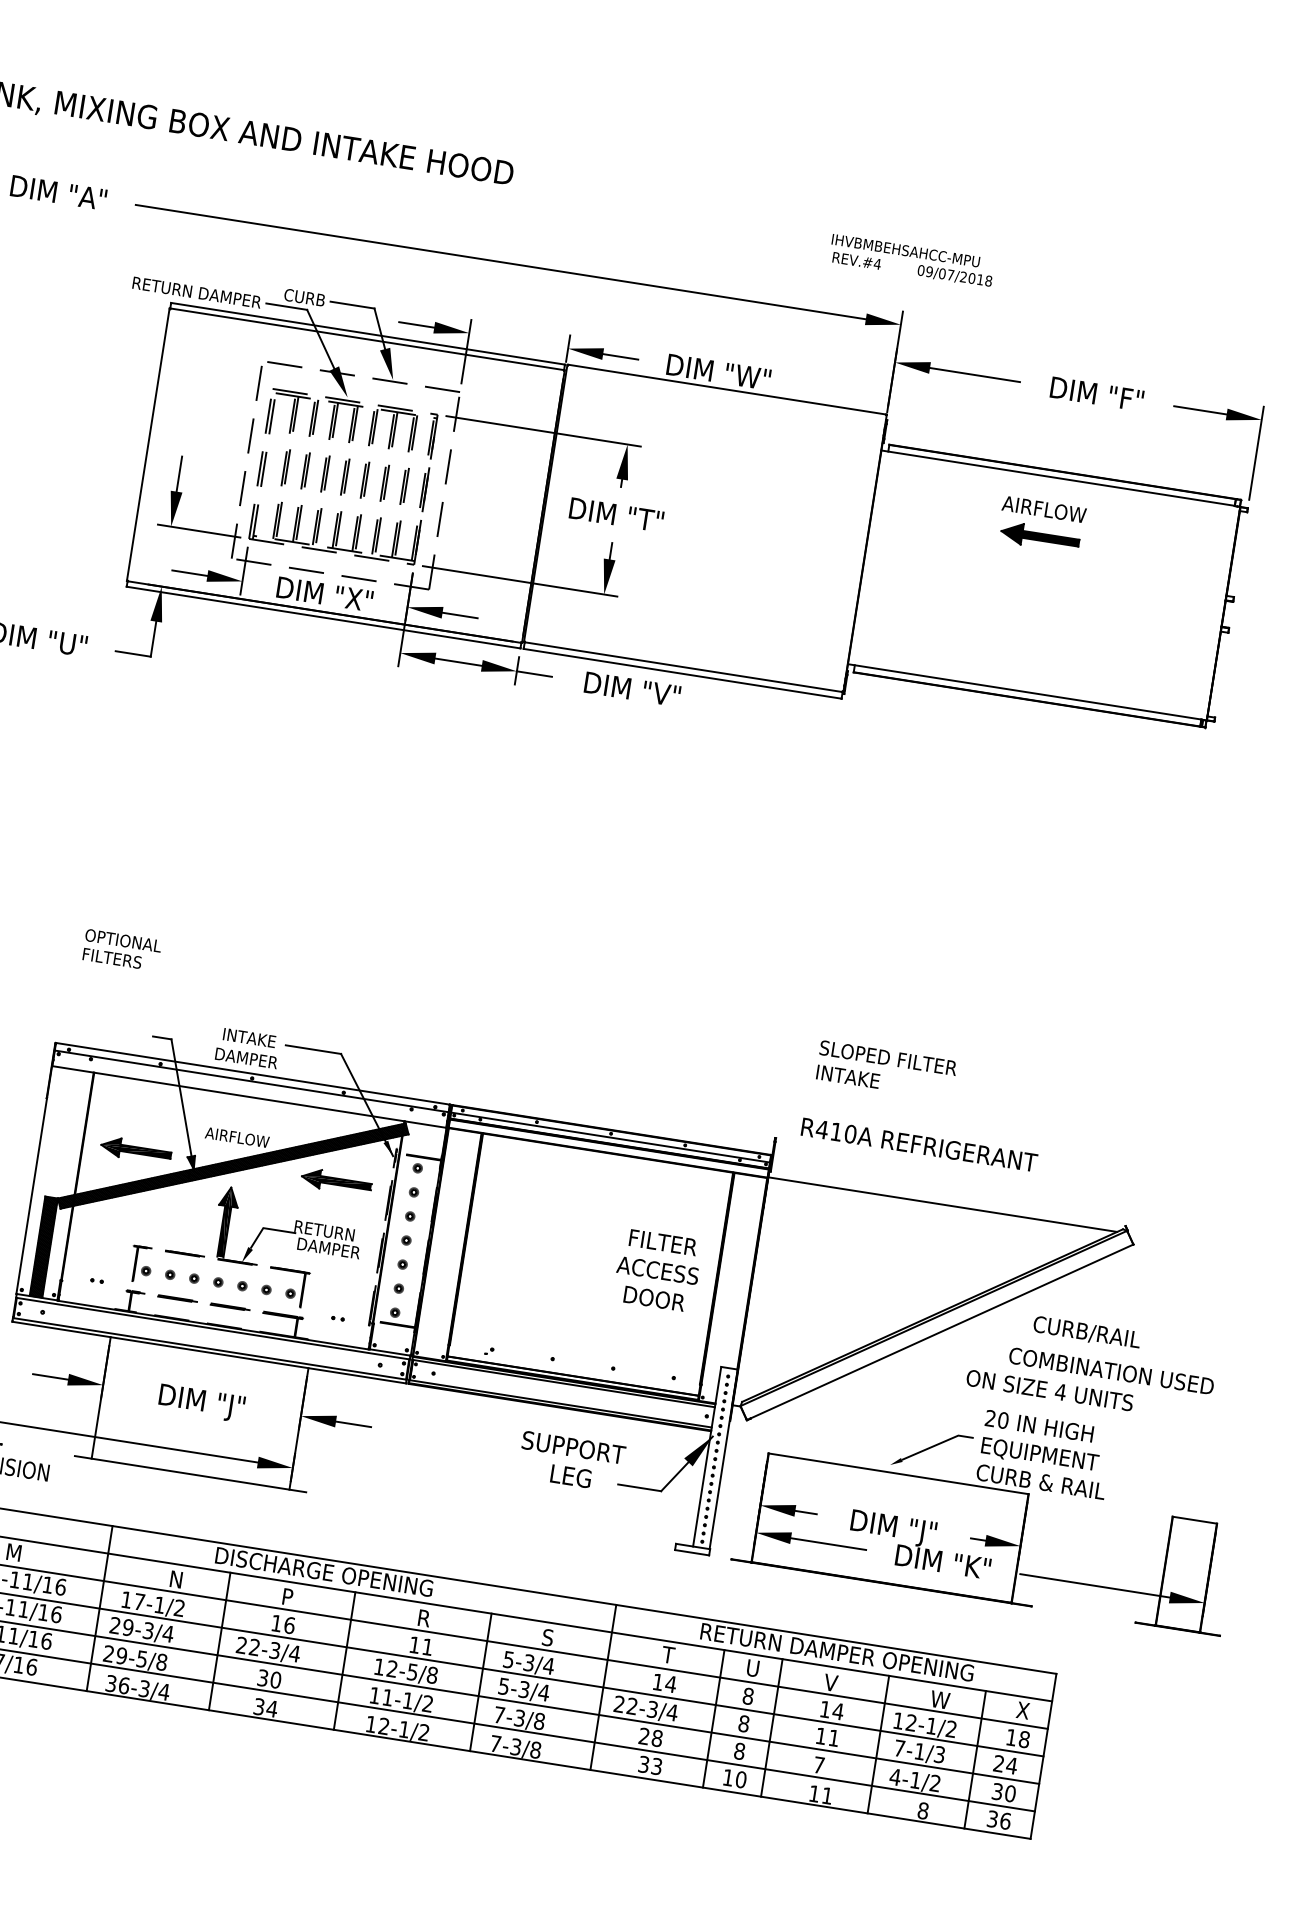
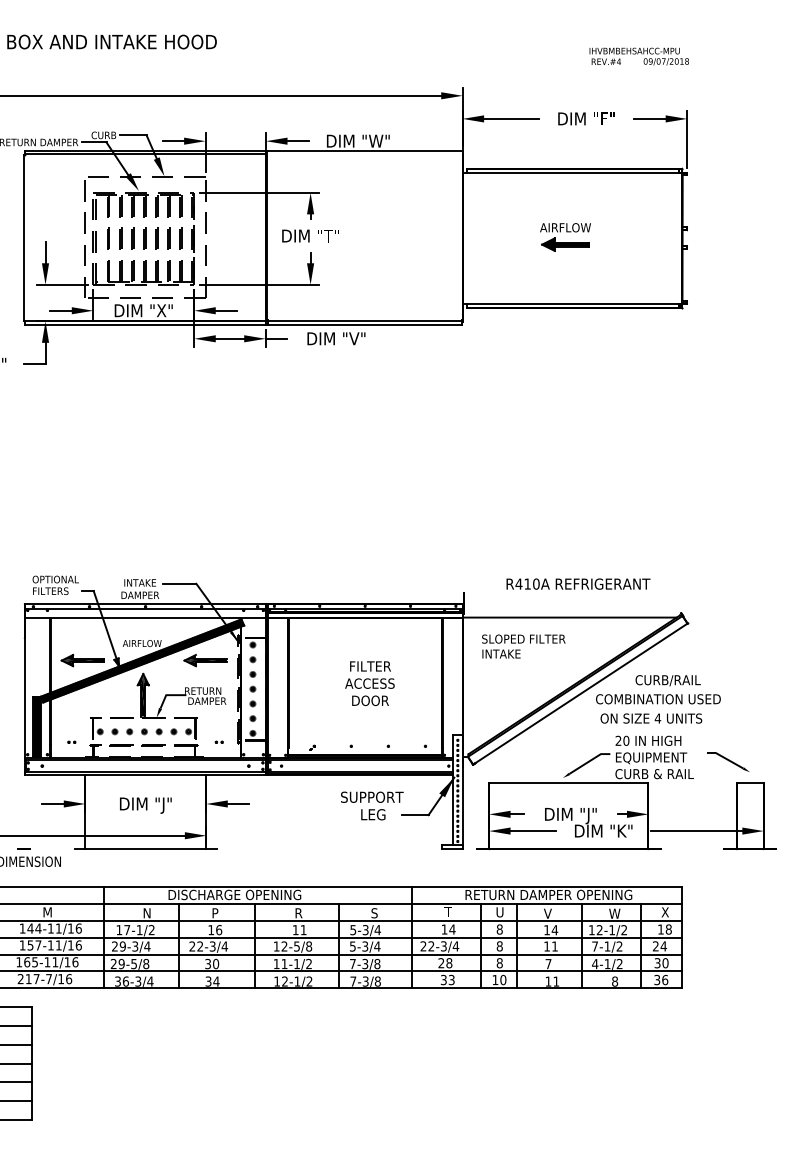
text: (910, 260) -> (638, 56), moved
part: (1041, 525) -> (565, 237), moved
text: (121, 948) -> (55, 584), moved
text: (886, 1070) -> (523, 646), moved
text: (919, 1143) -> (578, 583), moved
text: (657, 1270) -> (369, 683), moved
text: (1111, 1371) -> (658, 699), moved
part: (1164, 1480) -> (728, 761), added
text: (939, 1754) -> (619, 946), 7-1/3 -> 7-1/2

